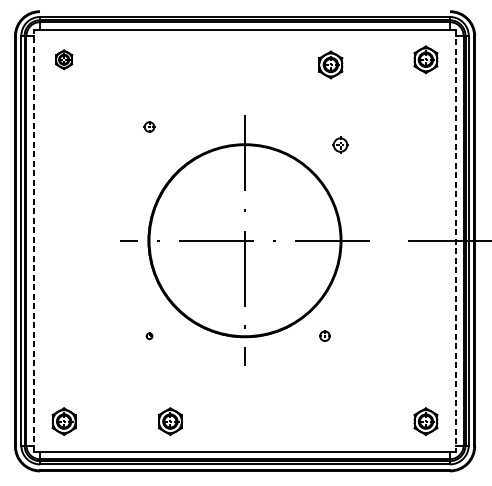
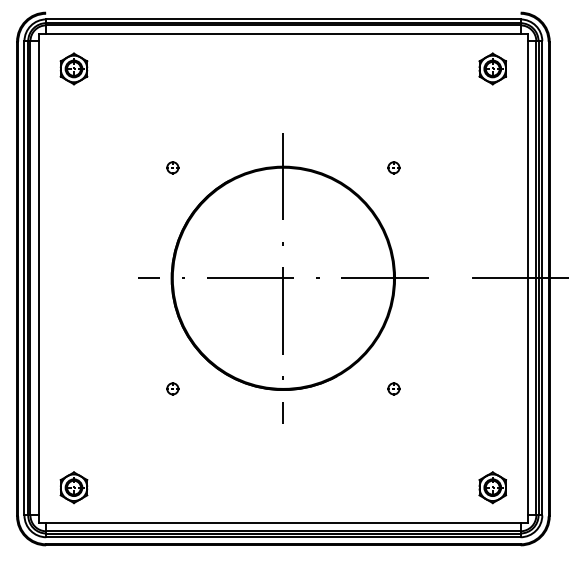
part: (63, 59) -> (73, 68), size x1.43
part: (330, 64) -> (382, 74), removed
part: (149, 126) -> (172, 167), moved
part: (340, 144) -> (393, 167), size x0.71
line: (34, 239) -> (39, 277), dashed -> solid
line: (455, 240) -> (527, 278), dashed -> solid
part: (149, 335) -> (172, 388), size x1.67
part: (324, 335) -> (393, 388), moved
part: (169, 421) -> (196, 487), removed

